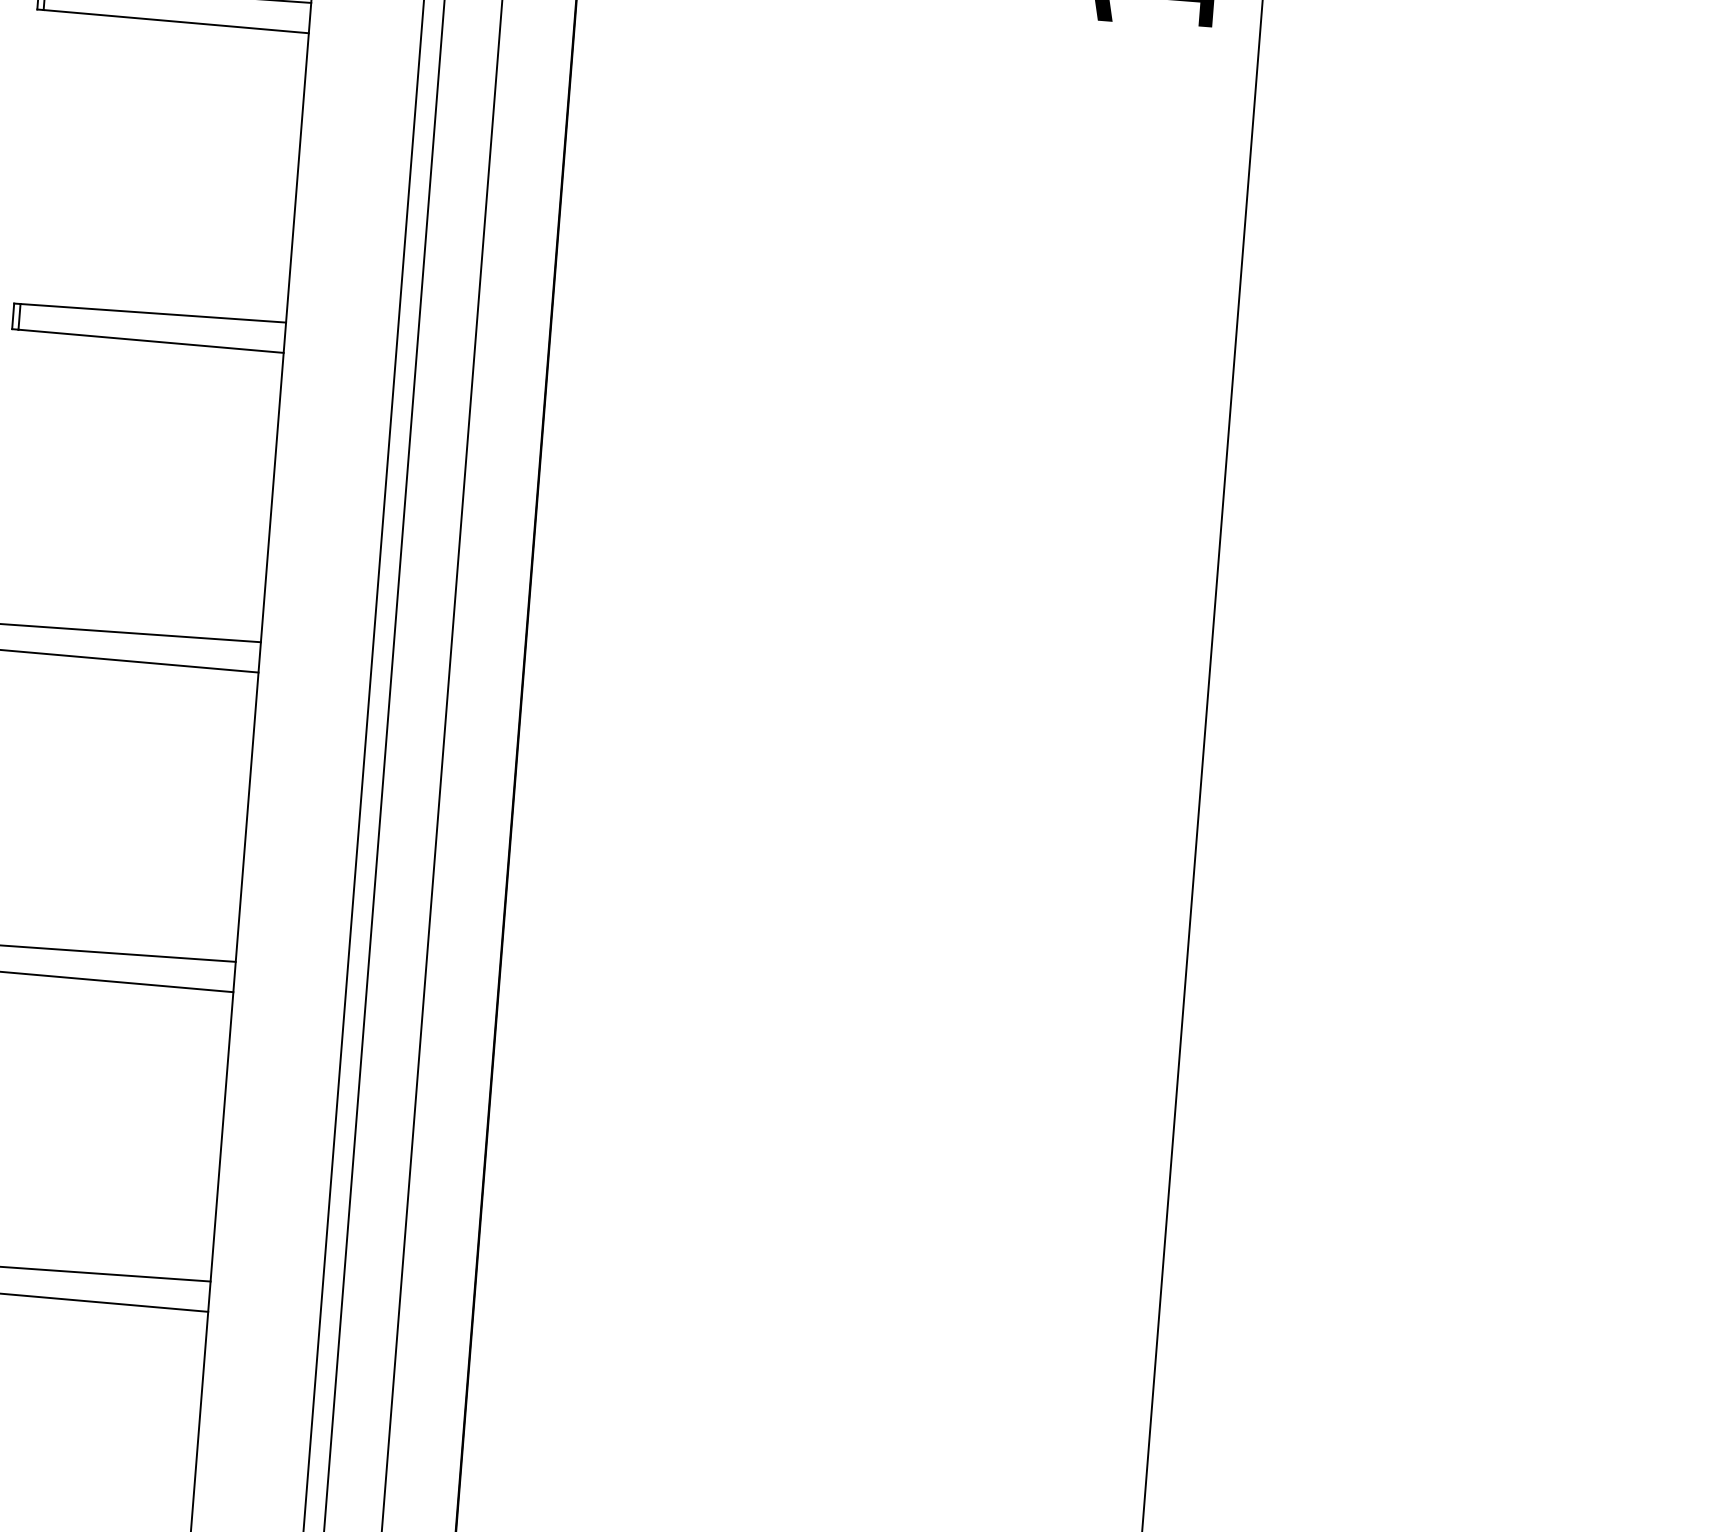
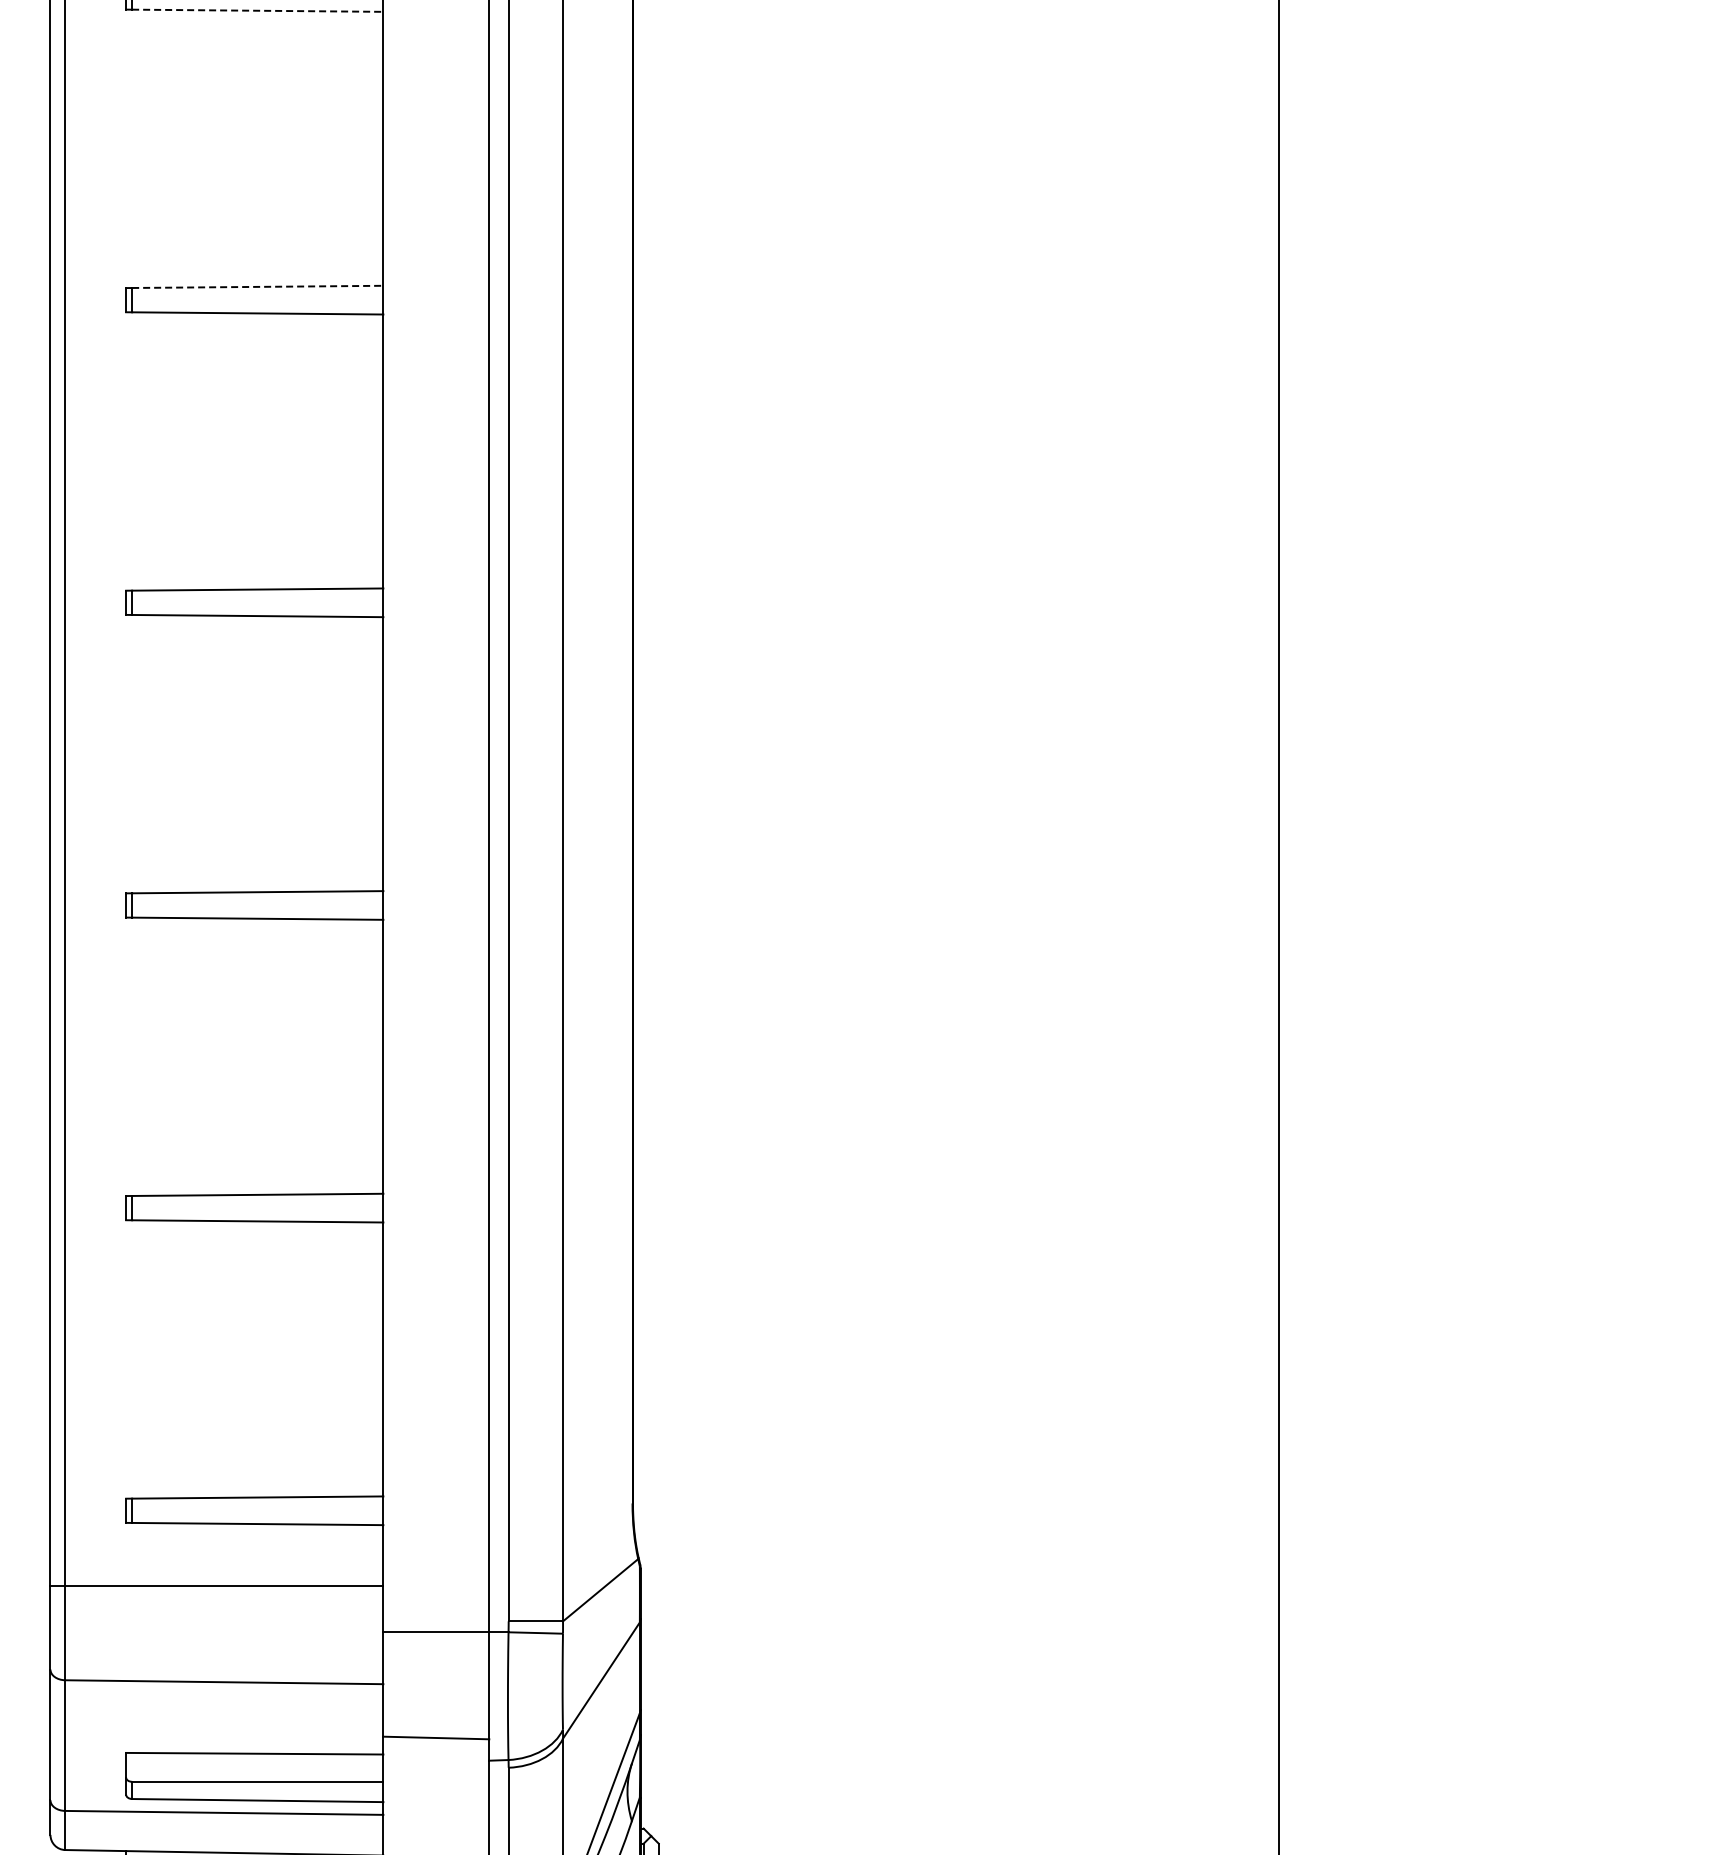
line: (176, 21) -> (257, 10), solid -> dashed
line: (153, 312) -> (257, 286), solid -> dashed

